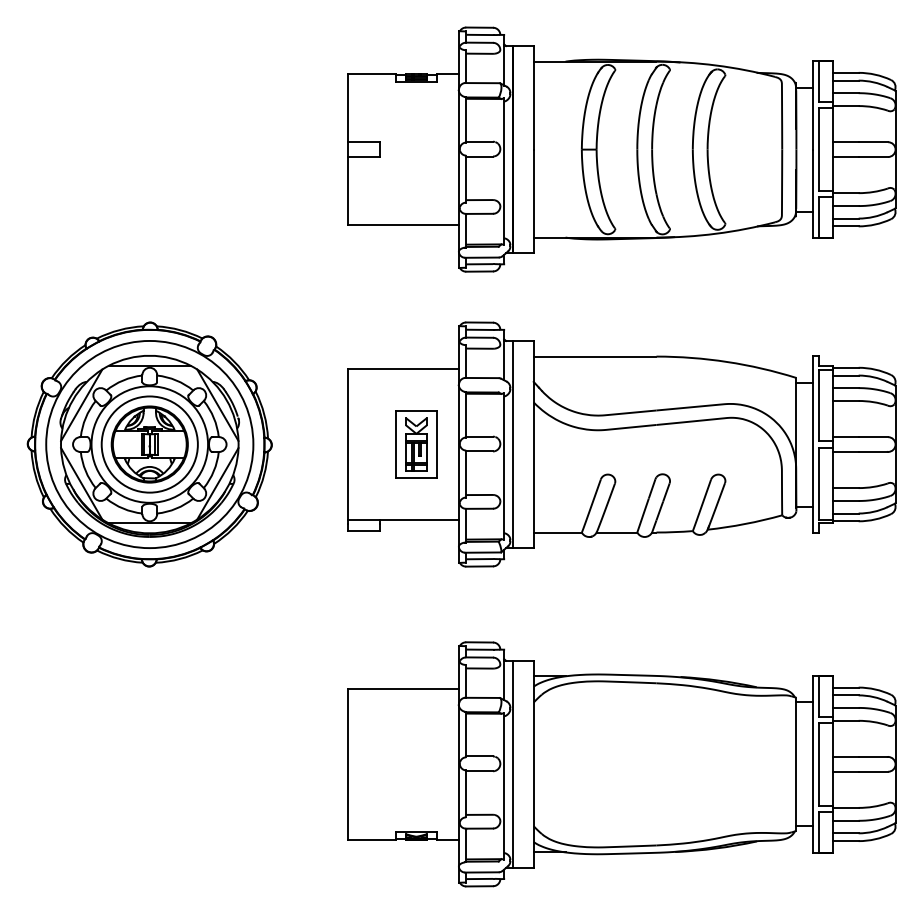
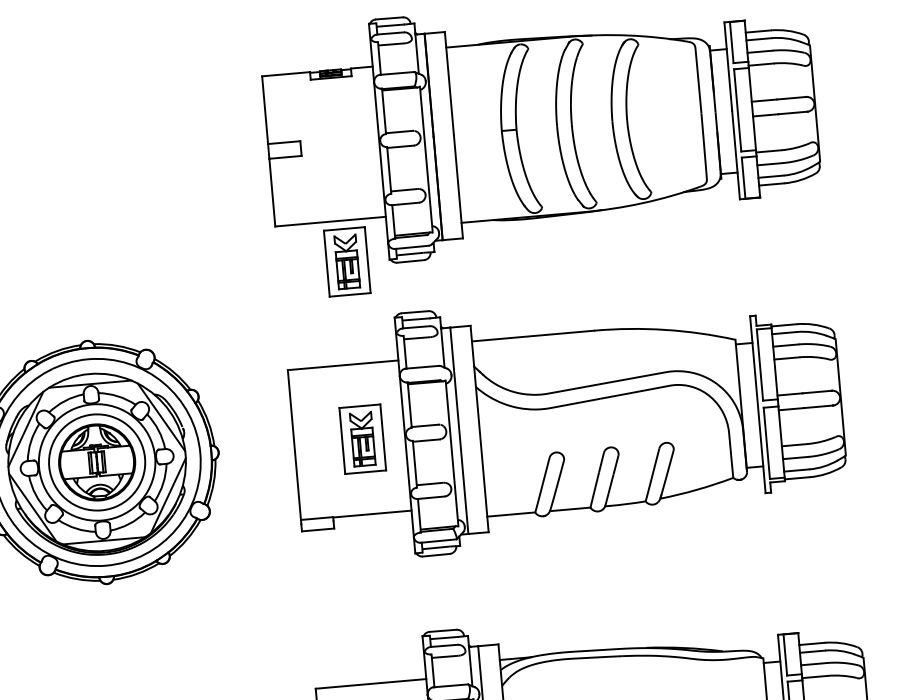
part: (416, 266) -> (347, 261), added

